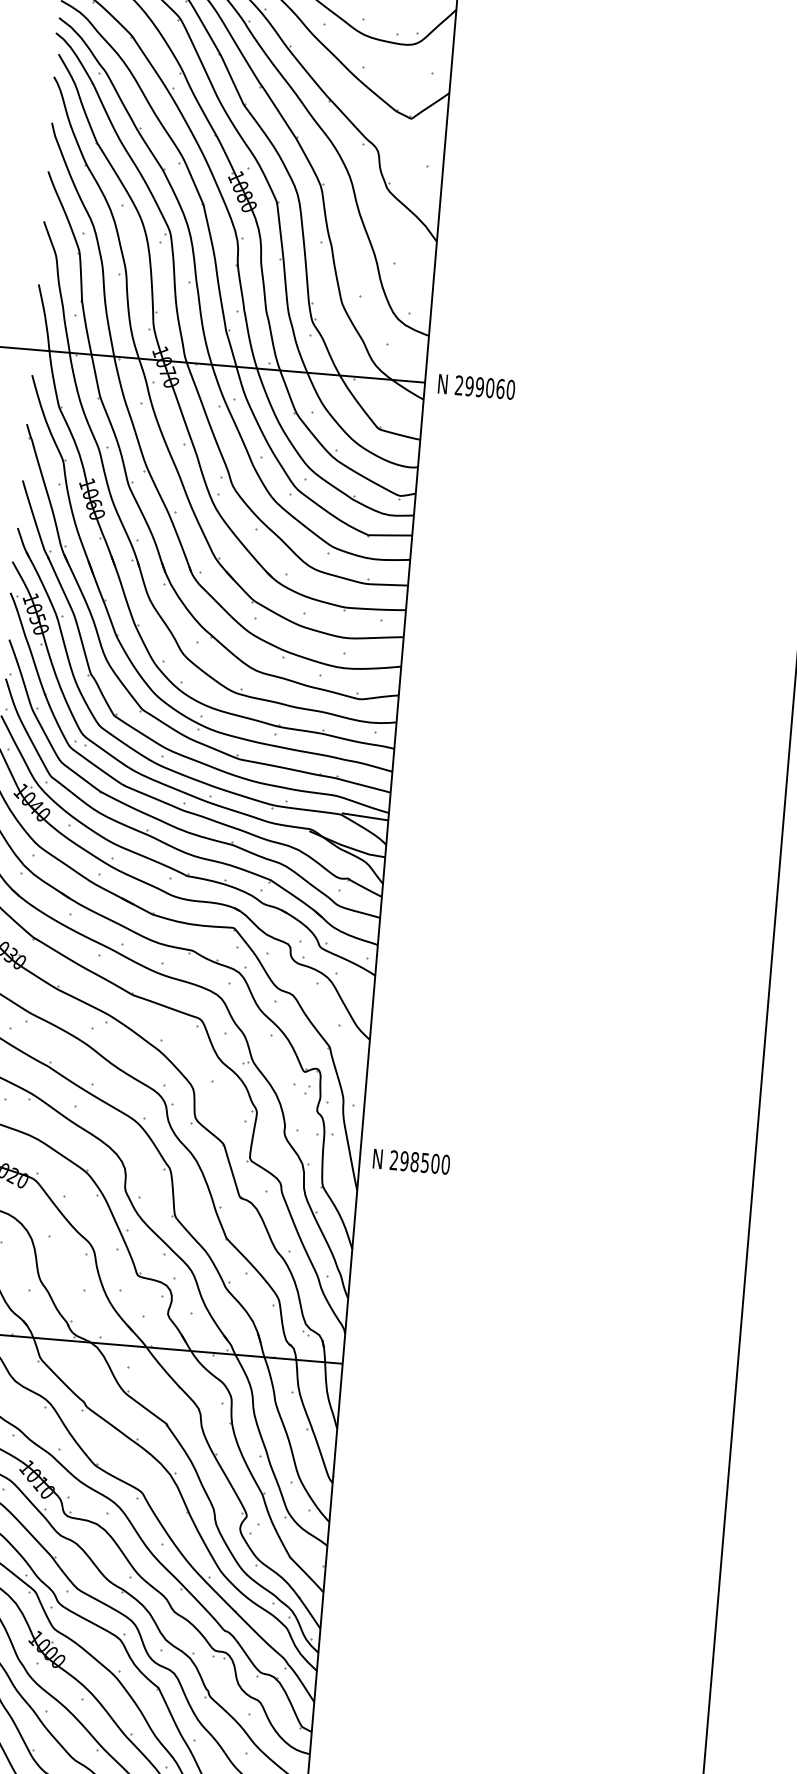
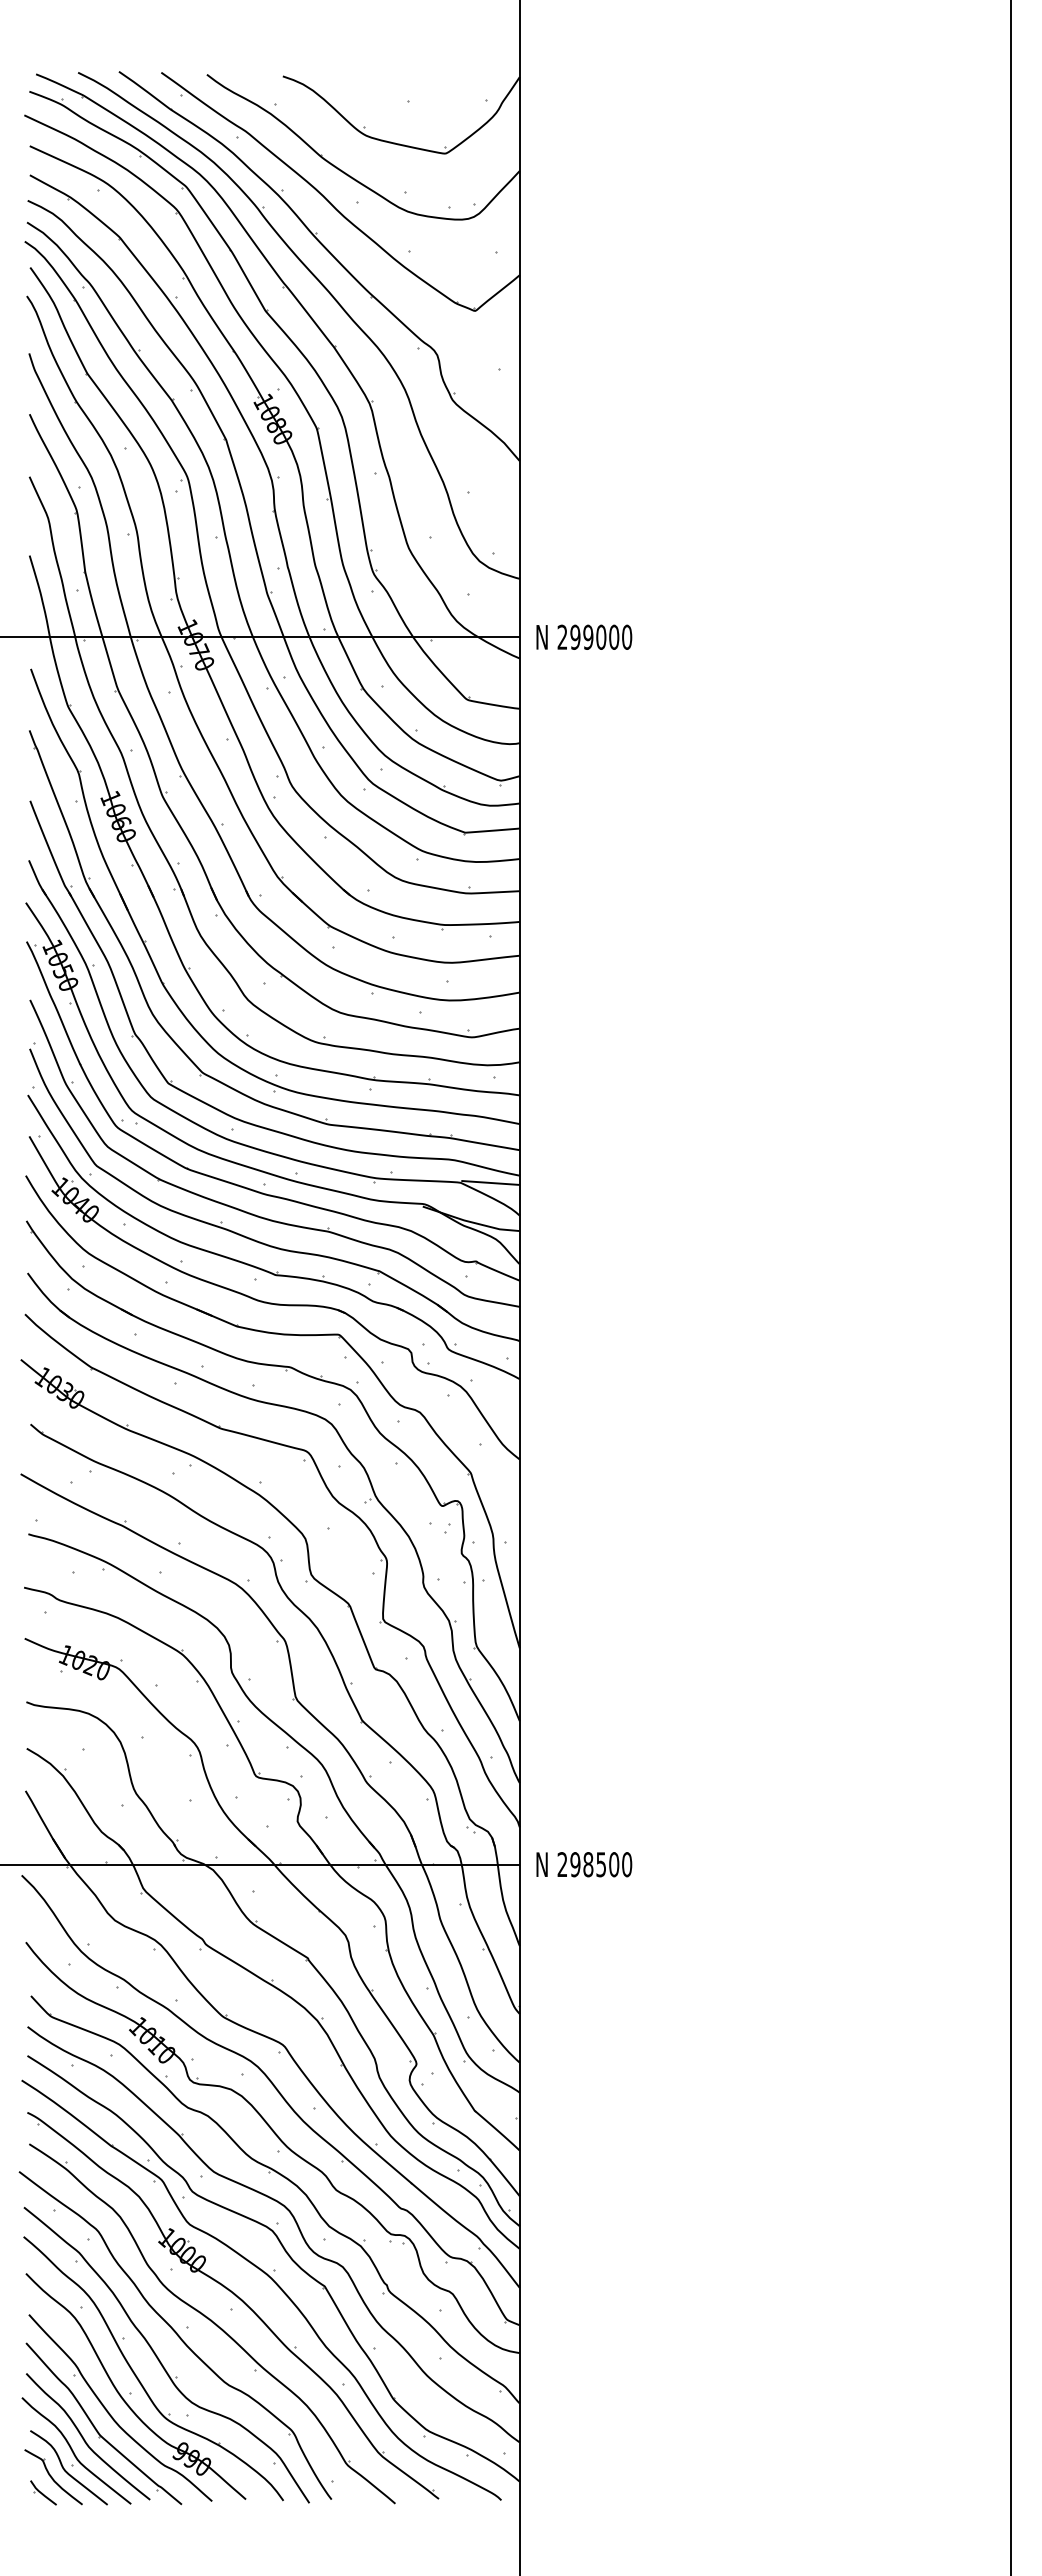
text: (500, 388) -> (614, 636), 299060 -> 299000
text: (411, 1161) -> (584, 1864), moved

